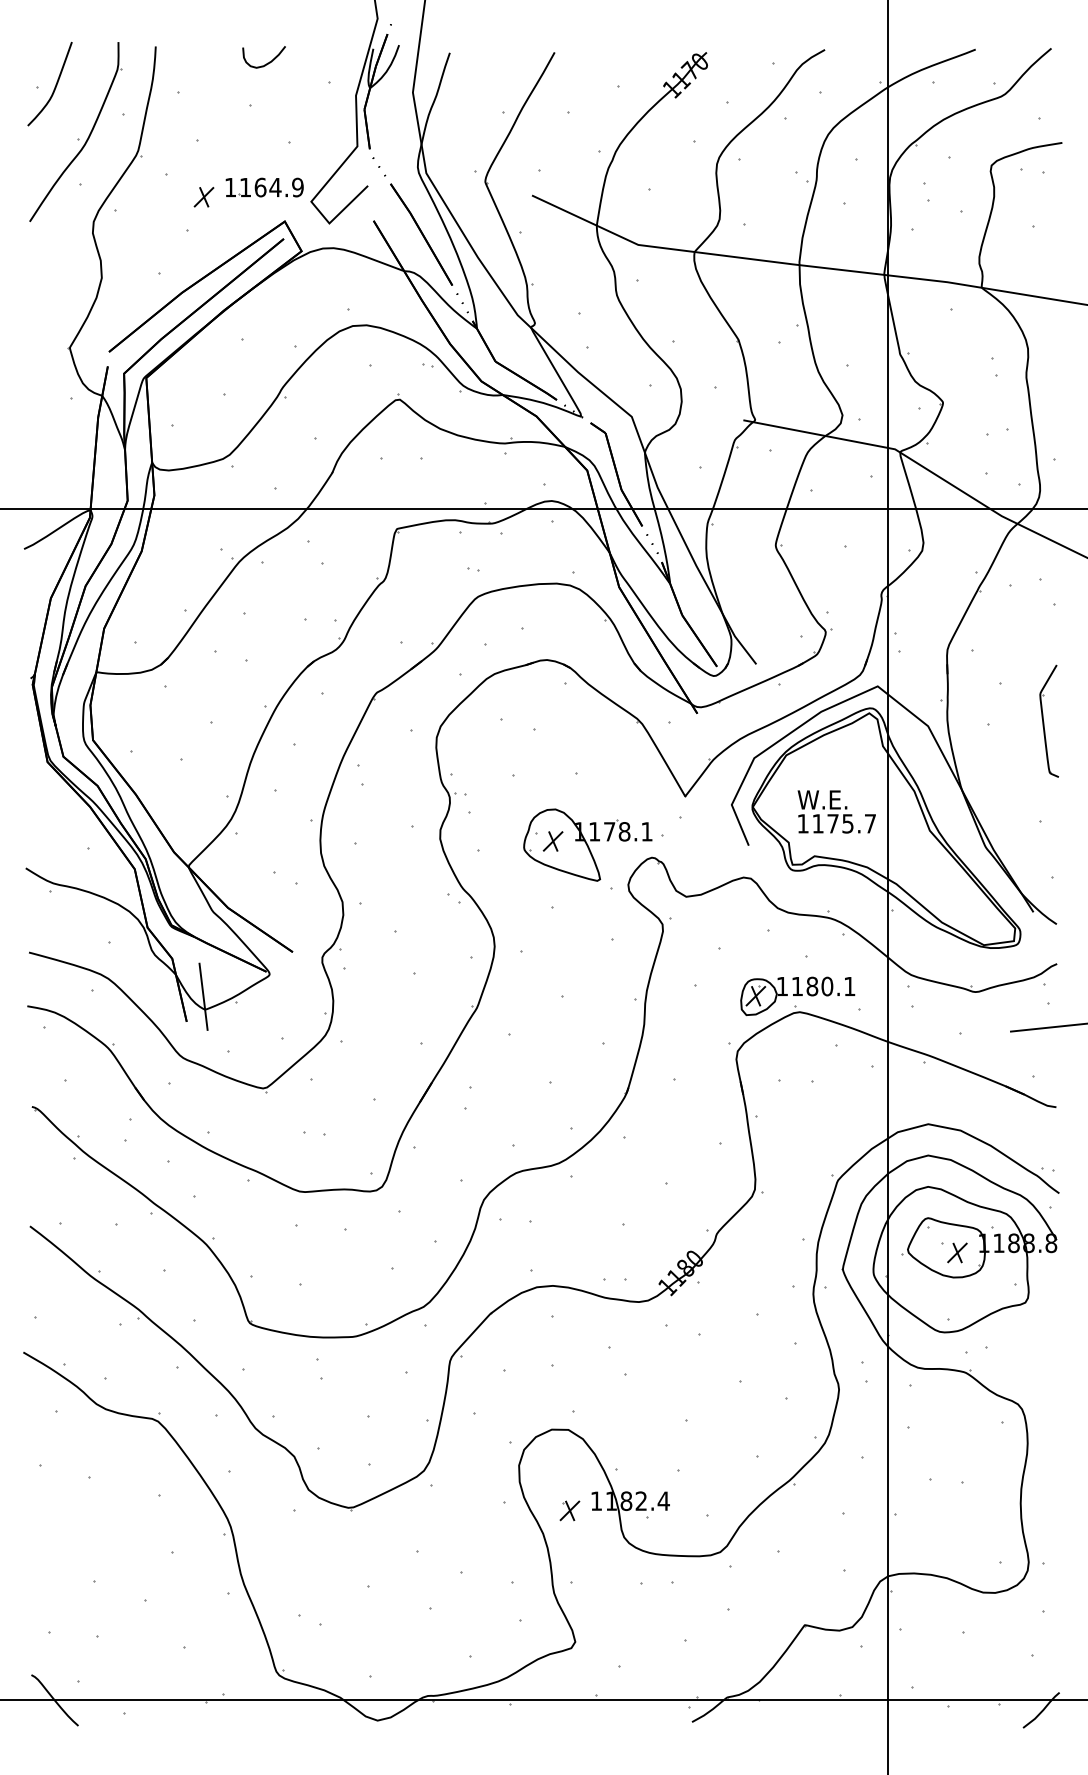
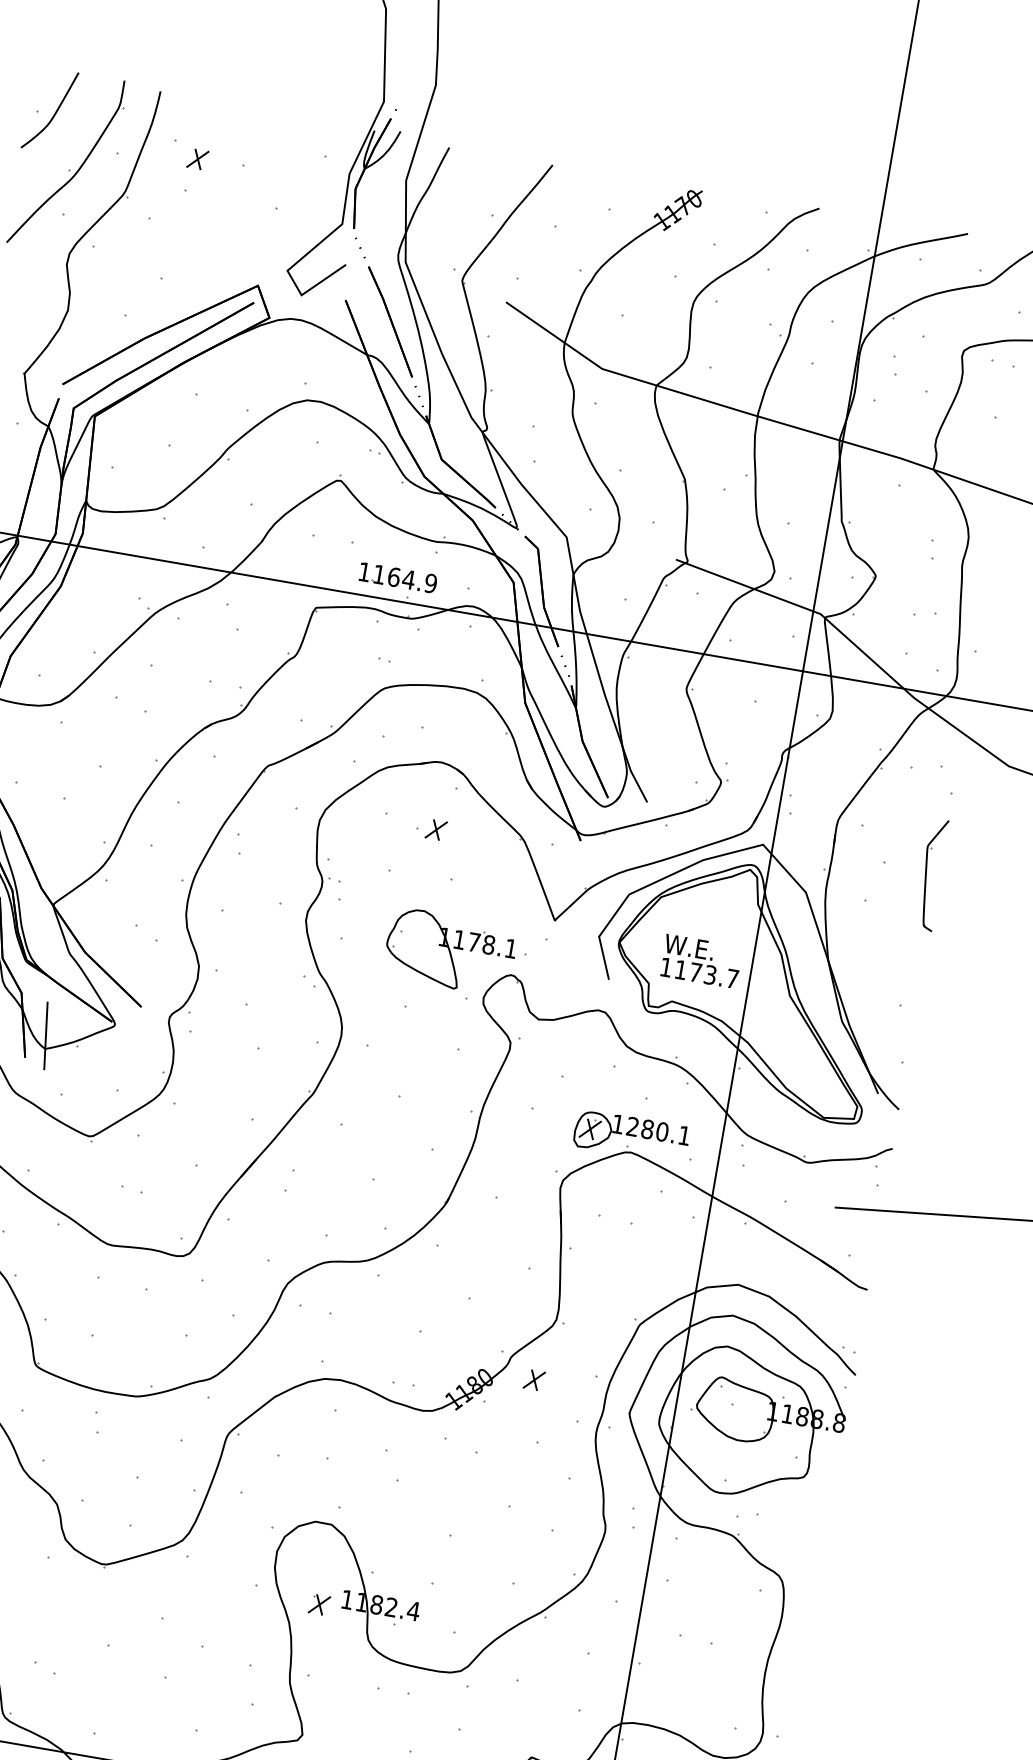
curve: (267, 62) -> (267, 126), removed
part: (264, 187) -> (397, 577), moved
part: (203, 197) -> (197, 159), moved
part: (1048, 720) -> (931, 873), moved
text: (848, 823) -> (710, 974), 1175.7 -> 1173.7
part: (552, 841) -> (435, 829), moved
text: (796, 985) -> (632, 1125), 1180.1 -> 1280.1
part: (957, 1252) -> (534, 1379), moved

